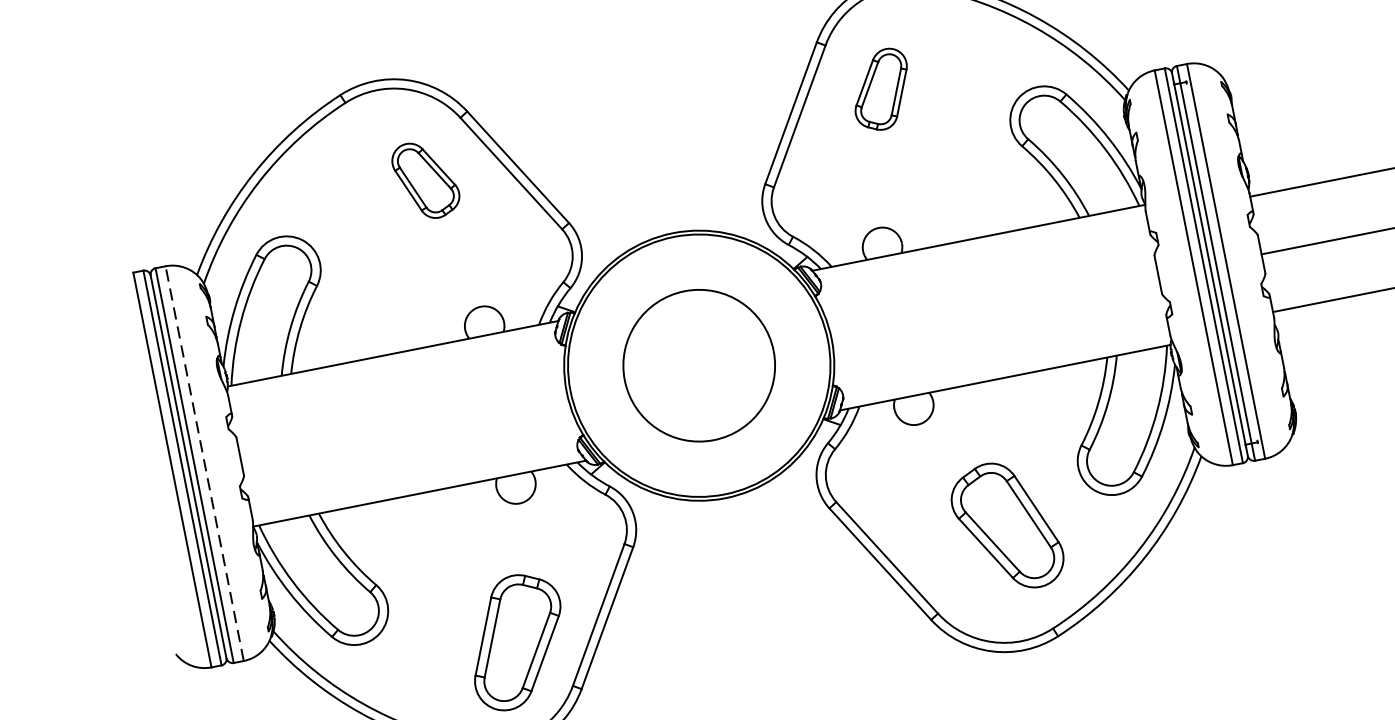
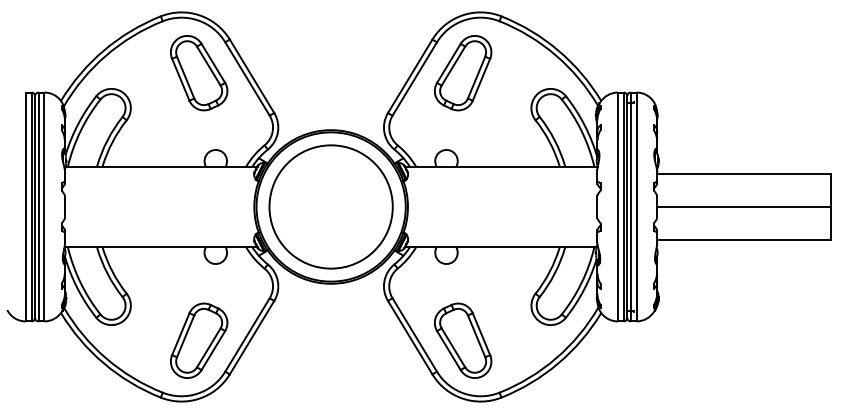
part: (881, 90) -> (463, 73), size x1.67
part: (426, 180) -> (199, 73), size x1.67
circle: (697, 365) -> (330, 206), size x1.43
line: (204, 462) -> (44, 206), dashed -> solid
part: (1007, 526) -> (463, 340), moved

